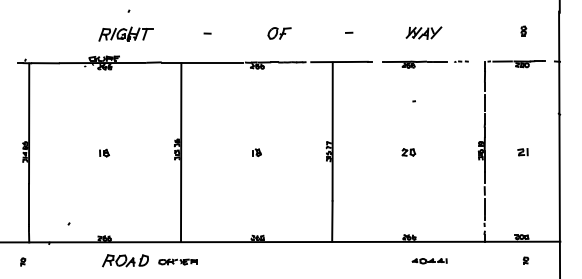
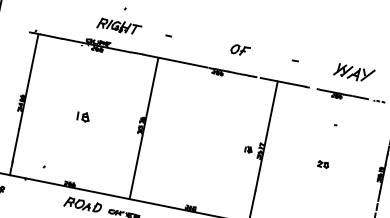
part: (423, 32) -> (353, 72), size x1.4
line: (207, 33) -> (168, 35), moved
part: (104, 152) -> (83, 116), size x1.6
part: (256, 152) -> (248, 149), moved

